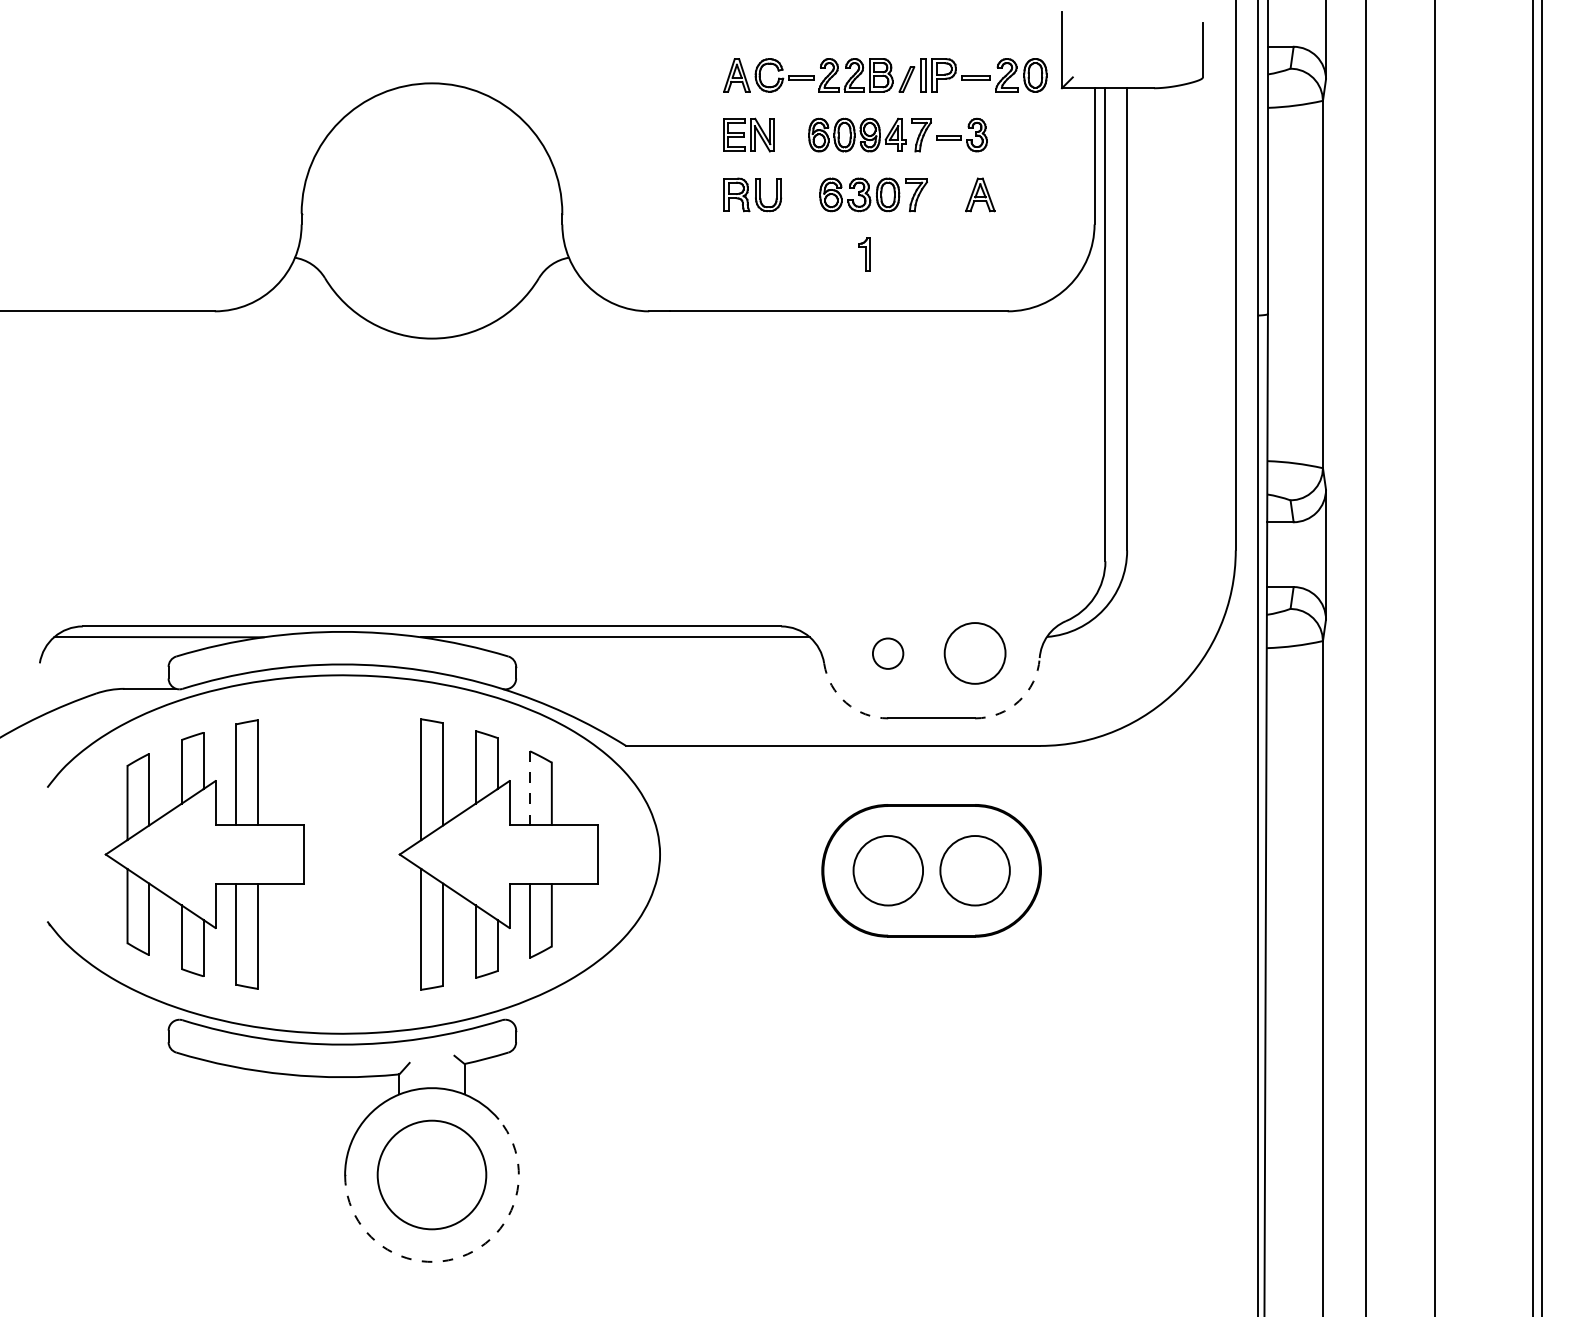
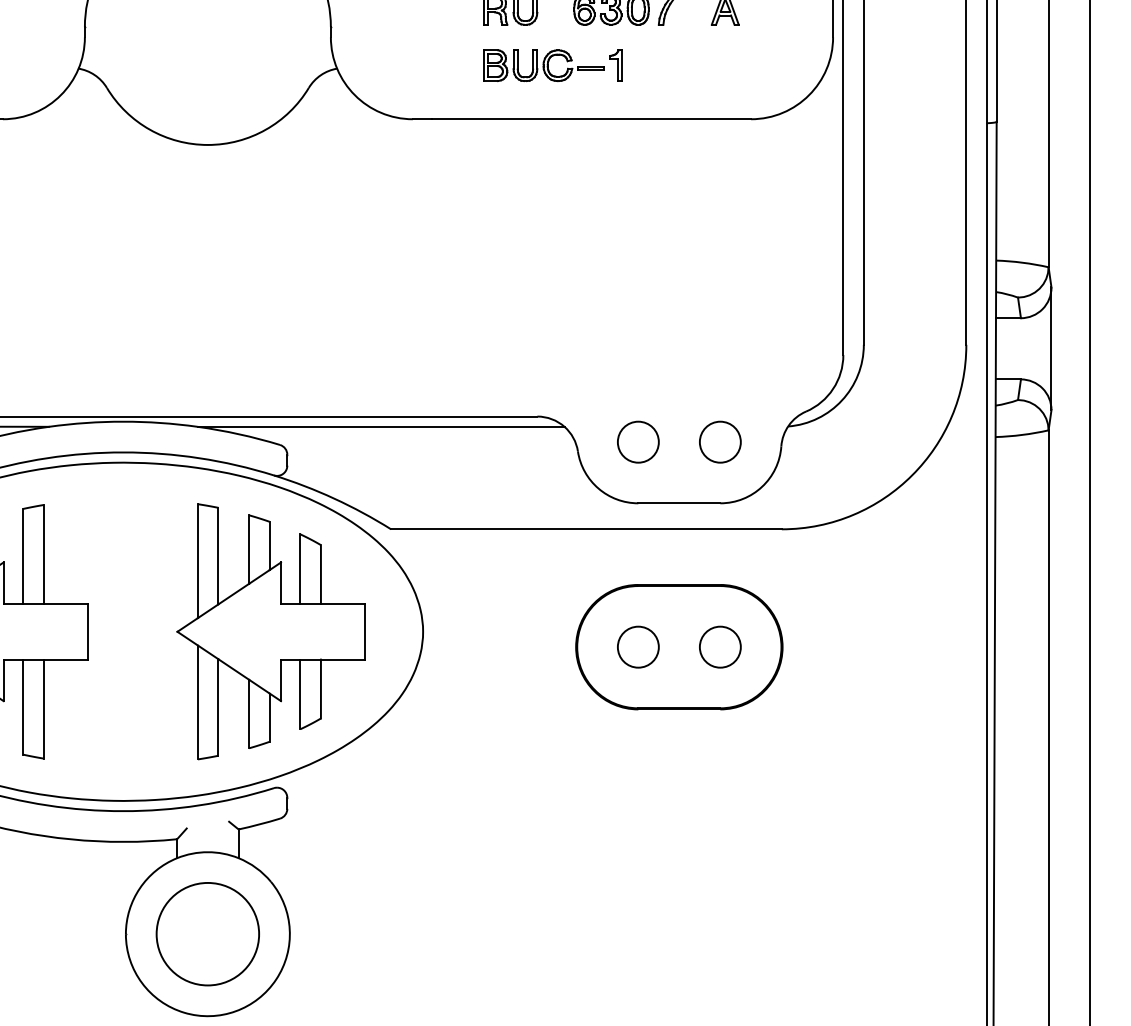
part: (787, 254) -> (543, 65), added
circle: (887, 653) -> (637, 442), size x1.43
circle: (974, 653) -> (719, 442), size x0.71
arc: (1019, 700) -> (762, 486), dashed -> solid
arc: (845, 702) -> (598, 488), dashed -> solid
line: (530, 788) -> (300, 569), dashed -> solid
circle: (887, 870) -> (637, 646), size x0.62
circle: (974, 870) -> (719, 646), size x0.62
arc: (461, 1256) -> (235, 1011), dashed -> solid

